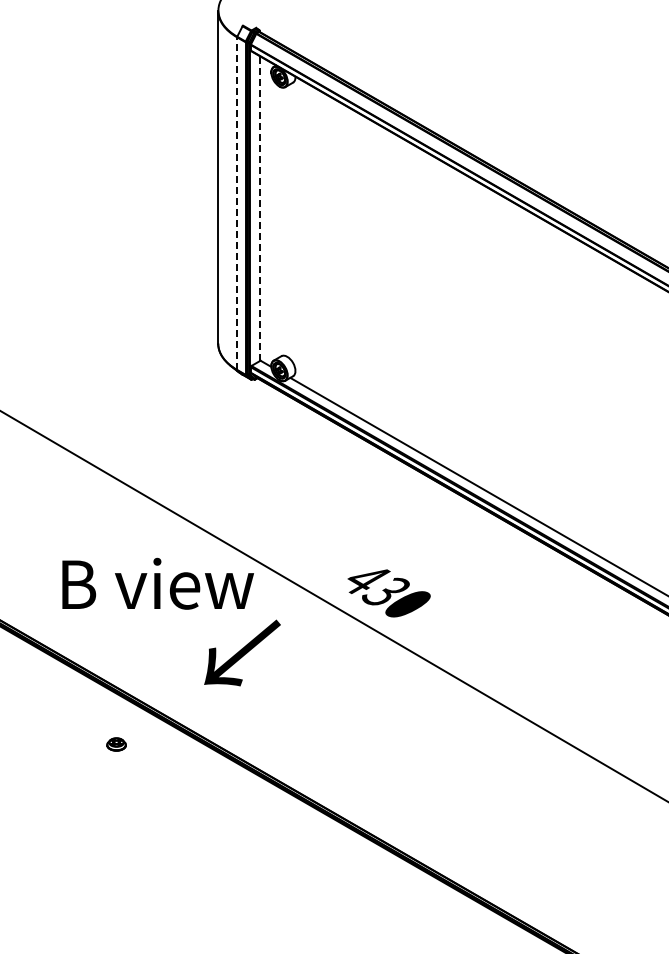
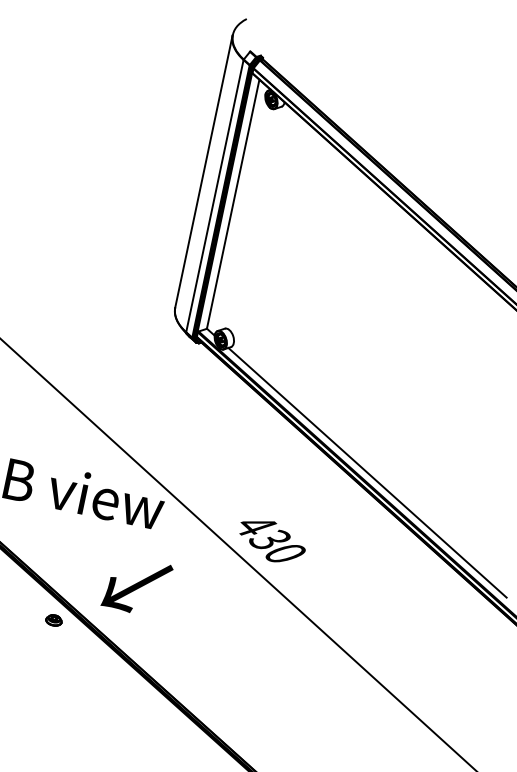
line: (237, 203) -> (215, 196), dashed -> solid
line: (260, 208) -> (233, 204), dashed -> solid
text: (242, 652) -> (137, 585), moved
part: (116, 744) -> (54, 620), moved

